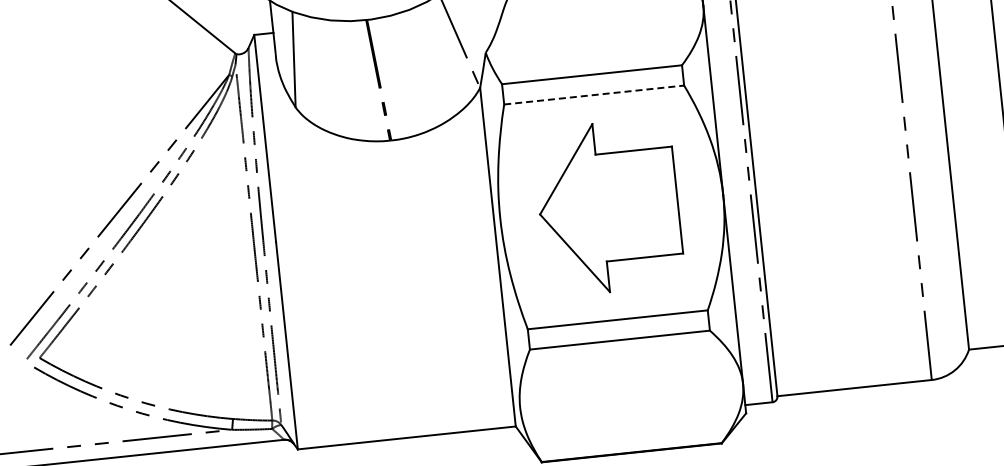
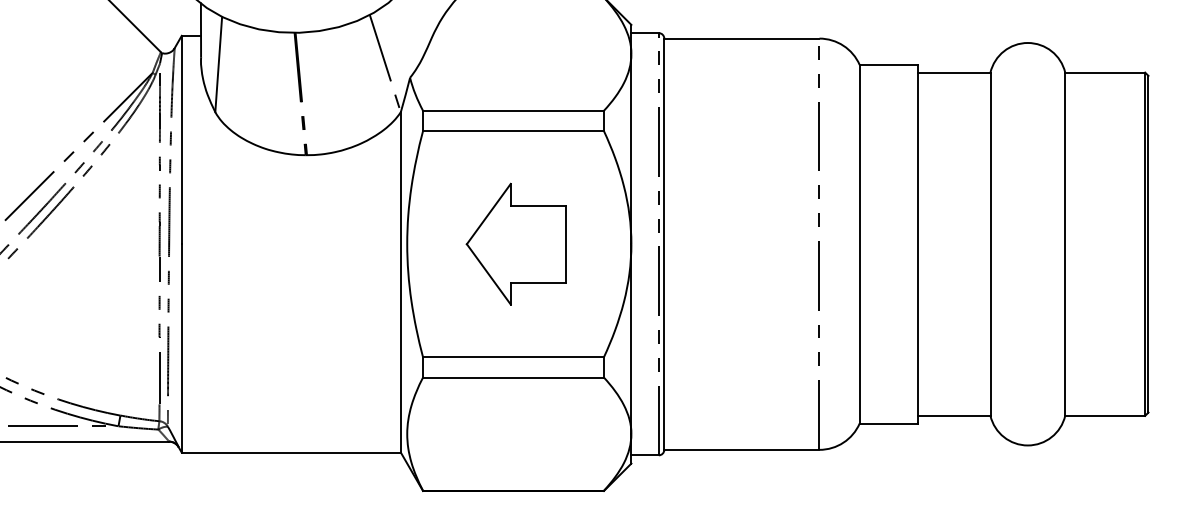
line: (595, 95) -> (514, 131), dashed -> solid
part: (607, 206) -> (515, 243), size x0.71

